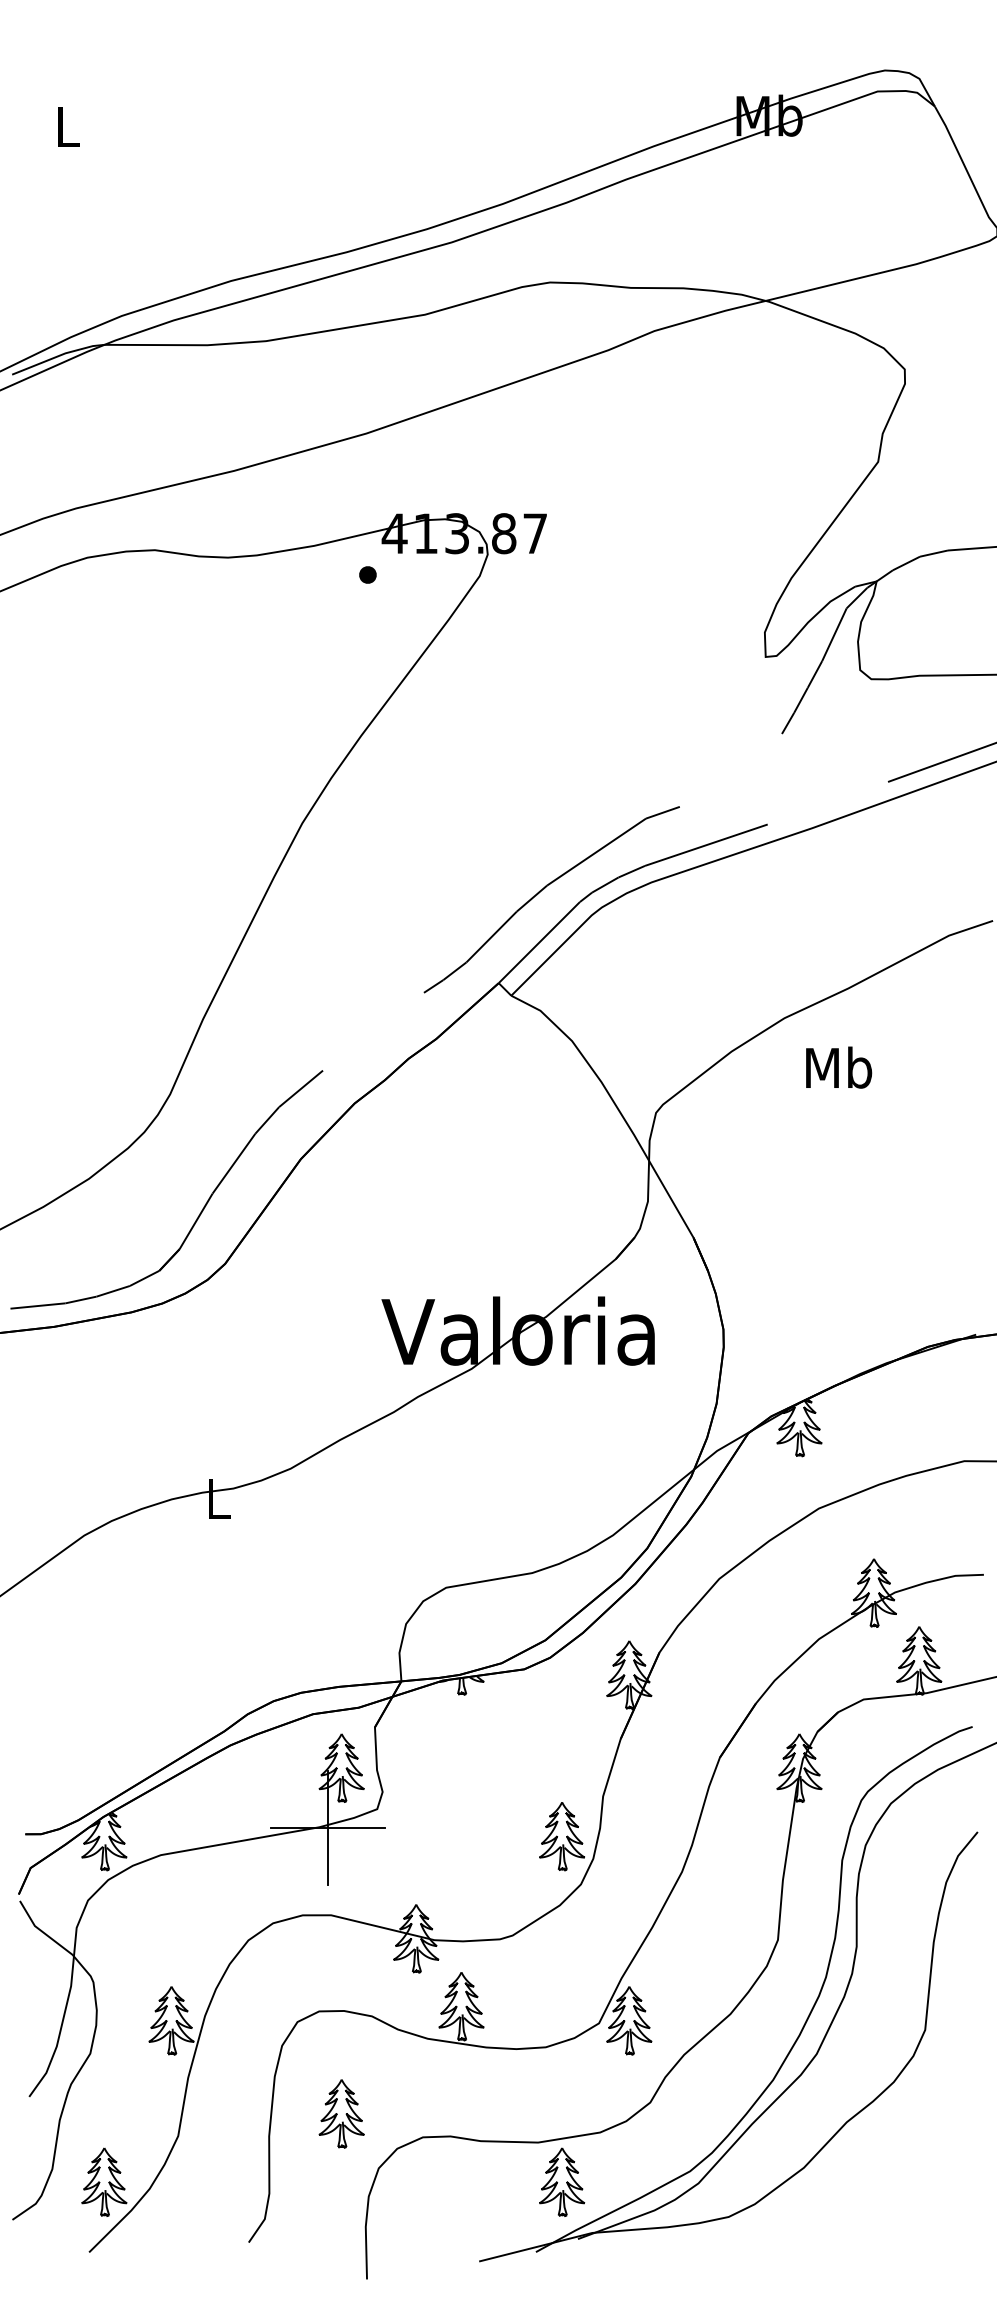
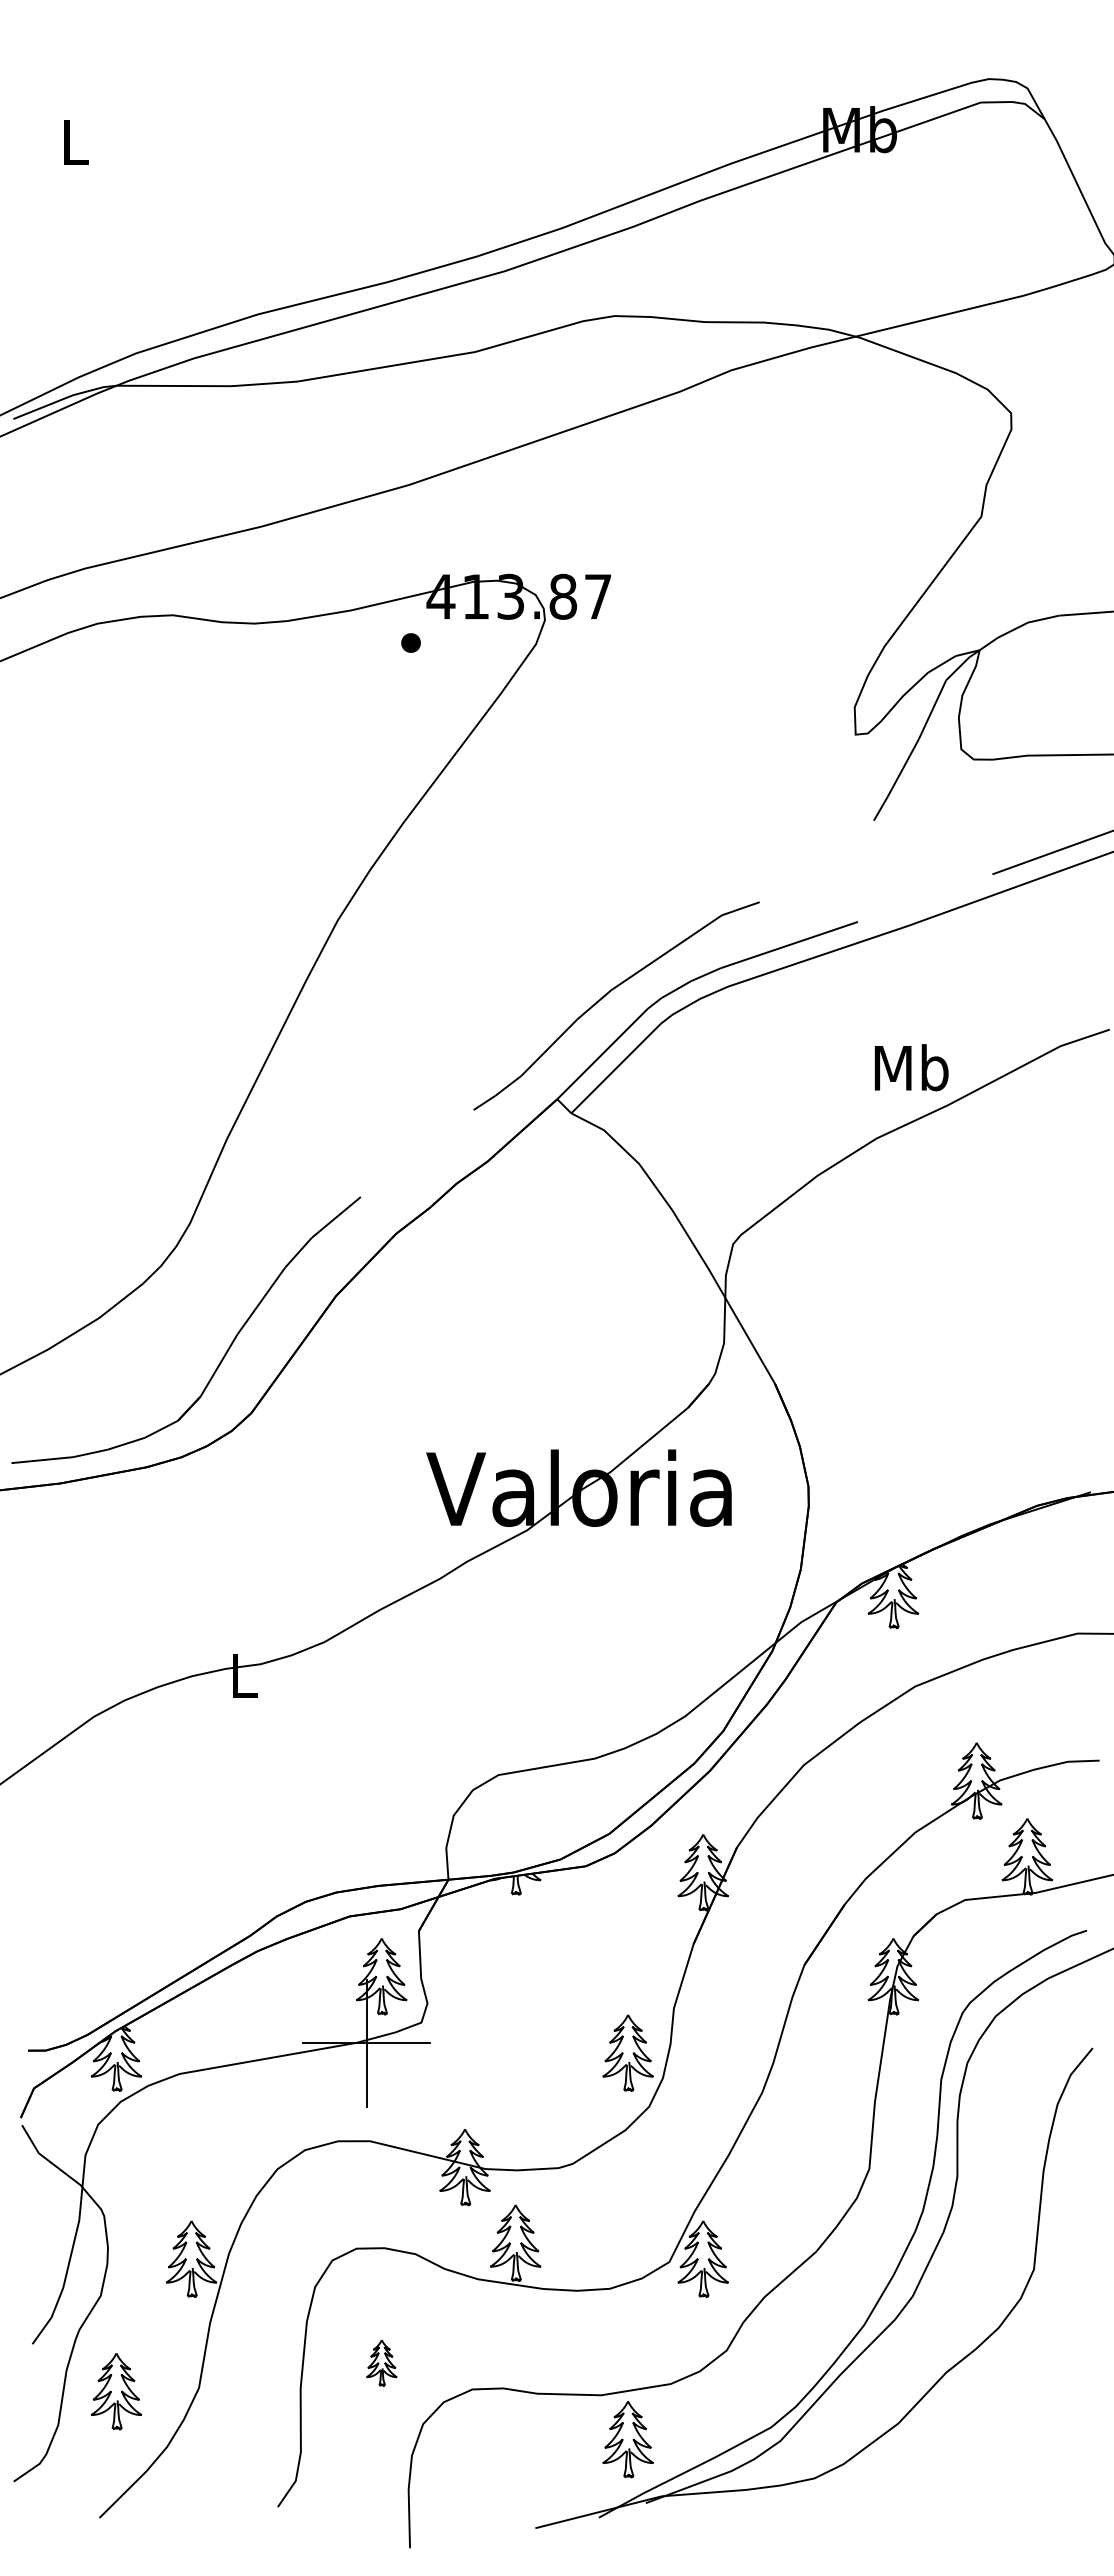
text: (838, 1067) -> (911, 1067), moved
part: (341, 2113) -> (381, 2362), size x0.6
part: (104, 2182) -> (116, 2391), moved

